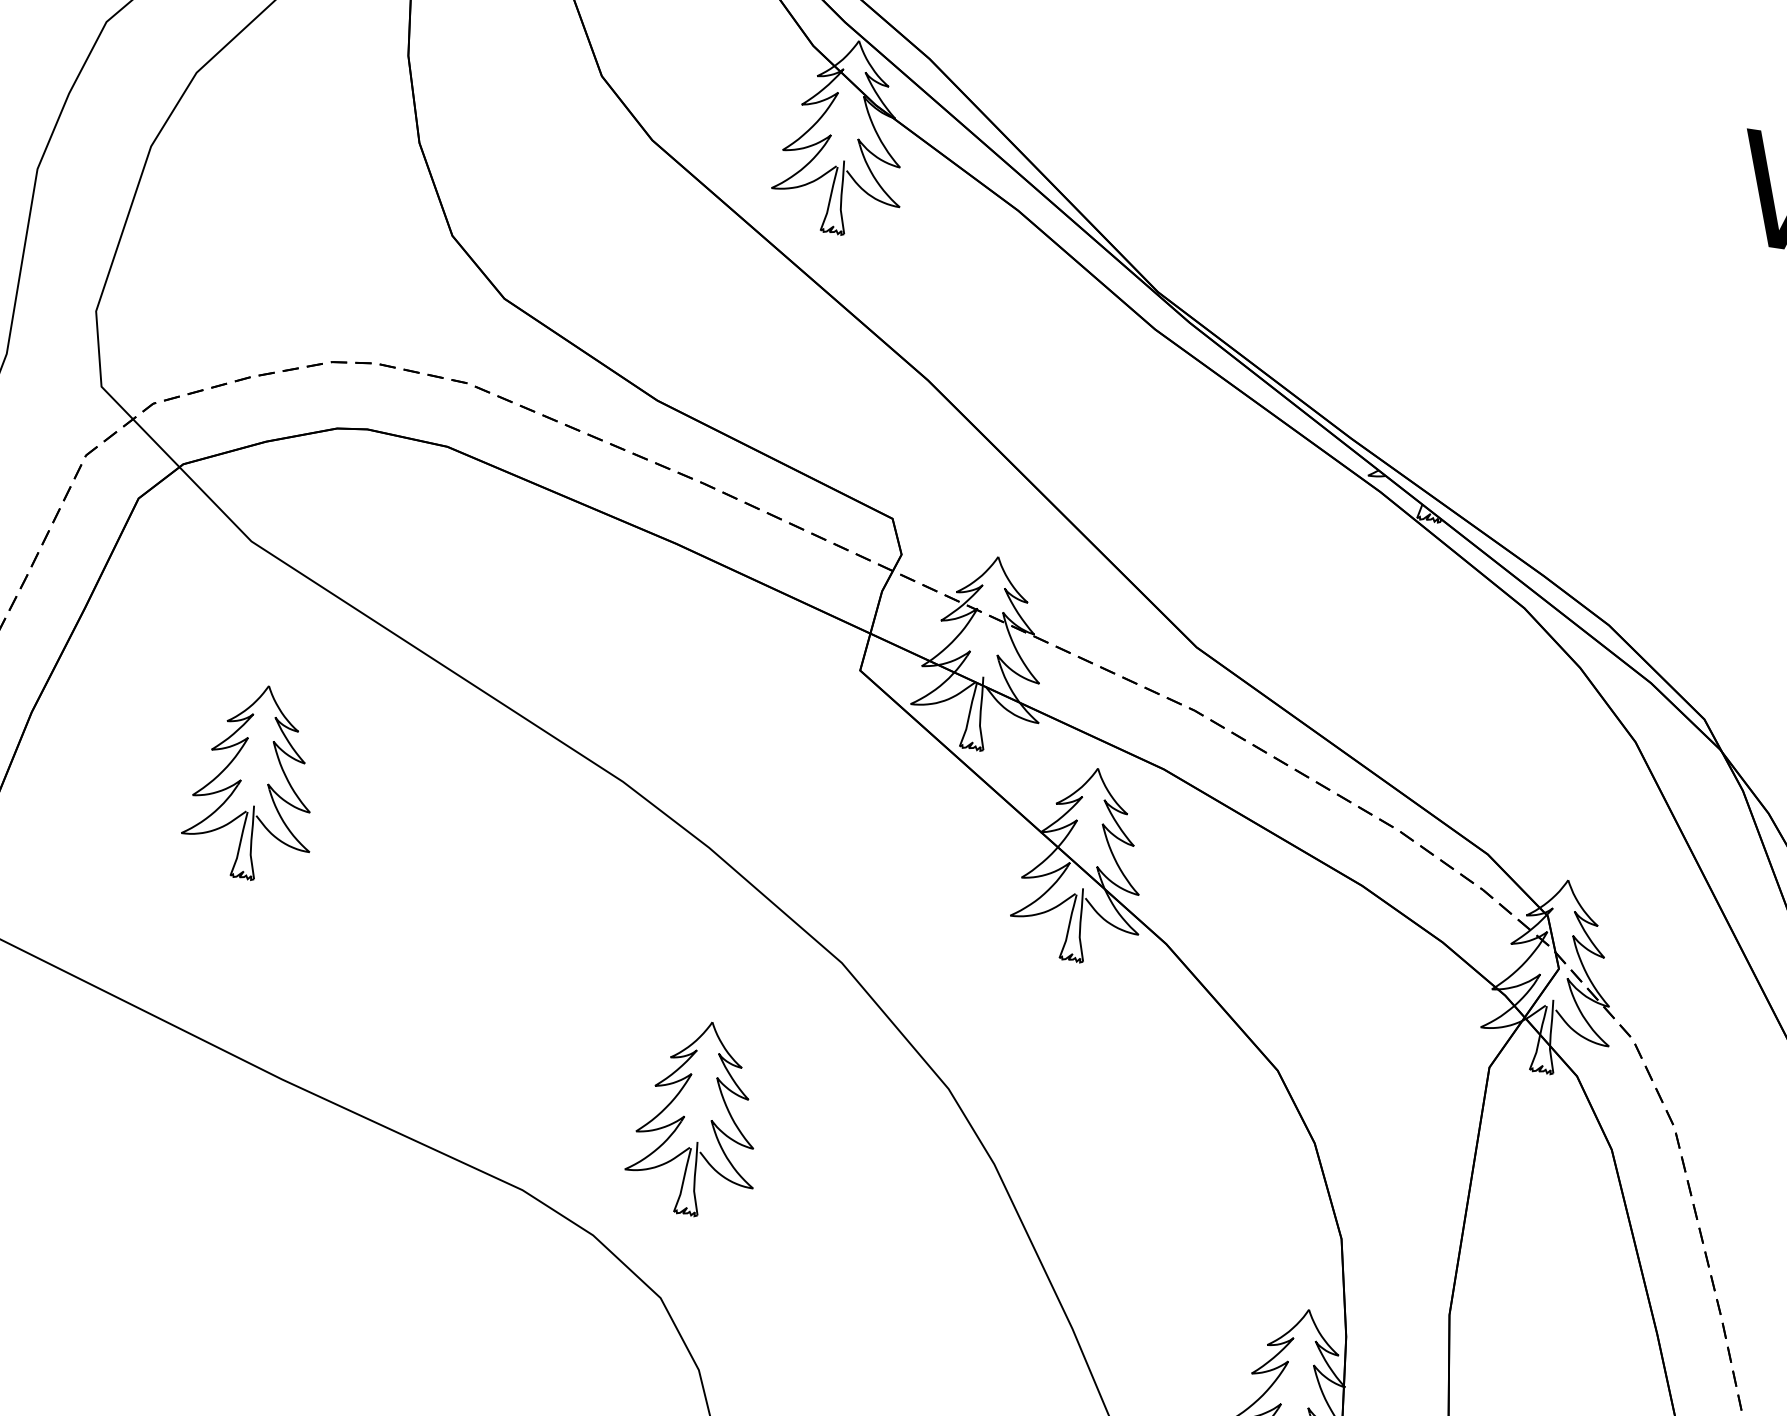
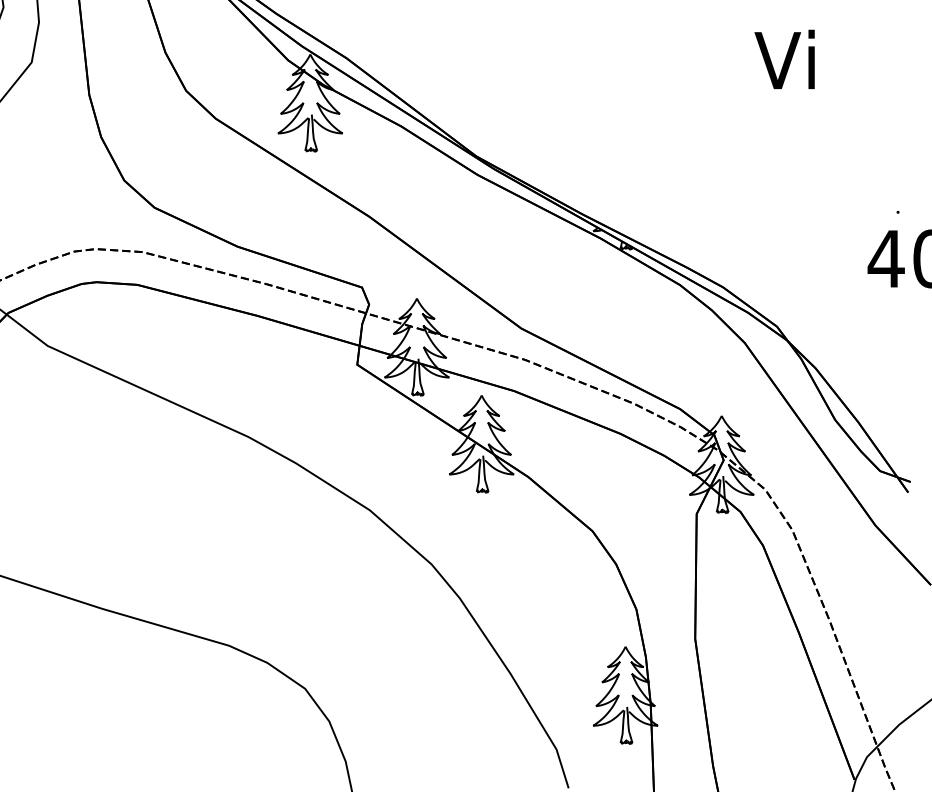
part: (253, 782) -> (66, 464), removed
part: (698, 1118) -> (310, 597), removed

